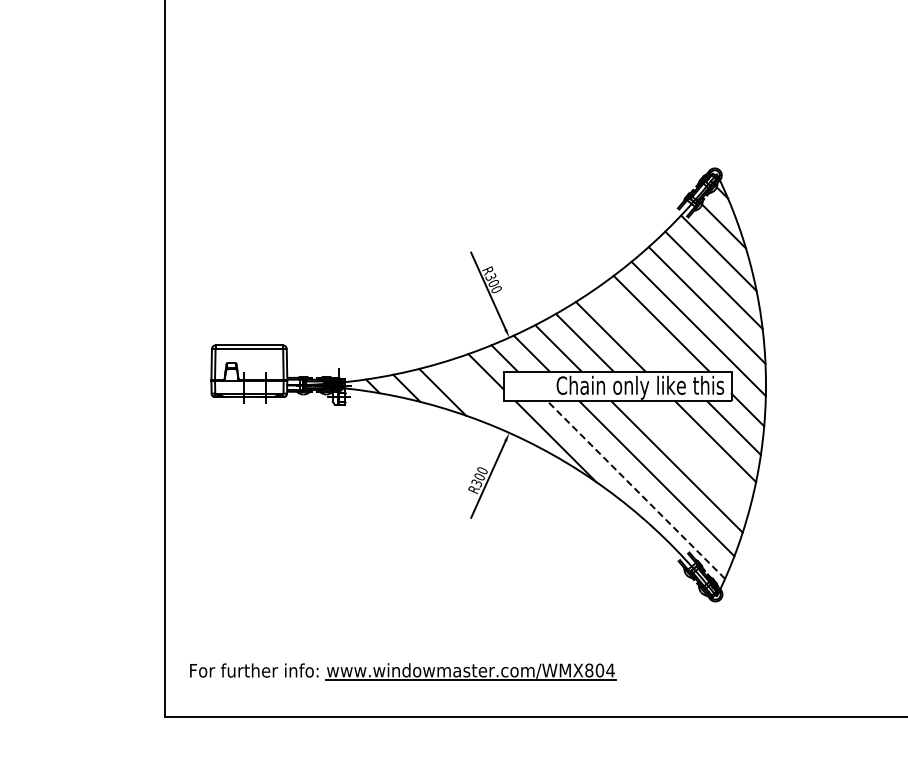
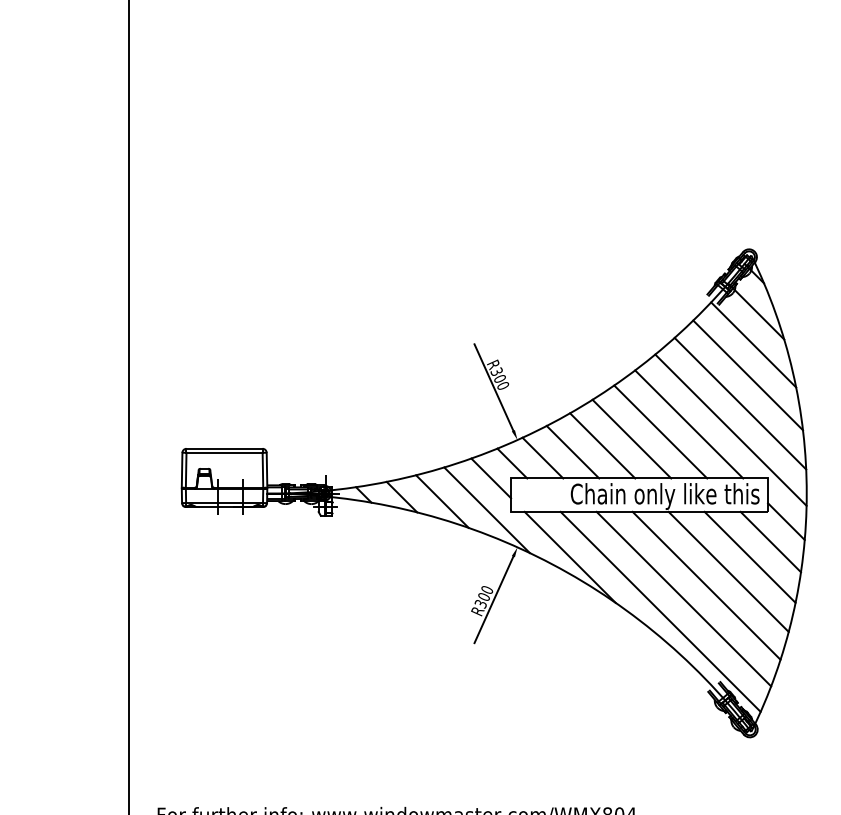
line: (636, 330) -> (660, 431), added
line: (482, 399) -> (487, 509), added
line: (696, 454) -> (728, 571), added
line: (636, 489) -> (660, 611), dashed -> solid

